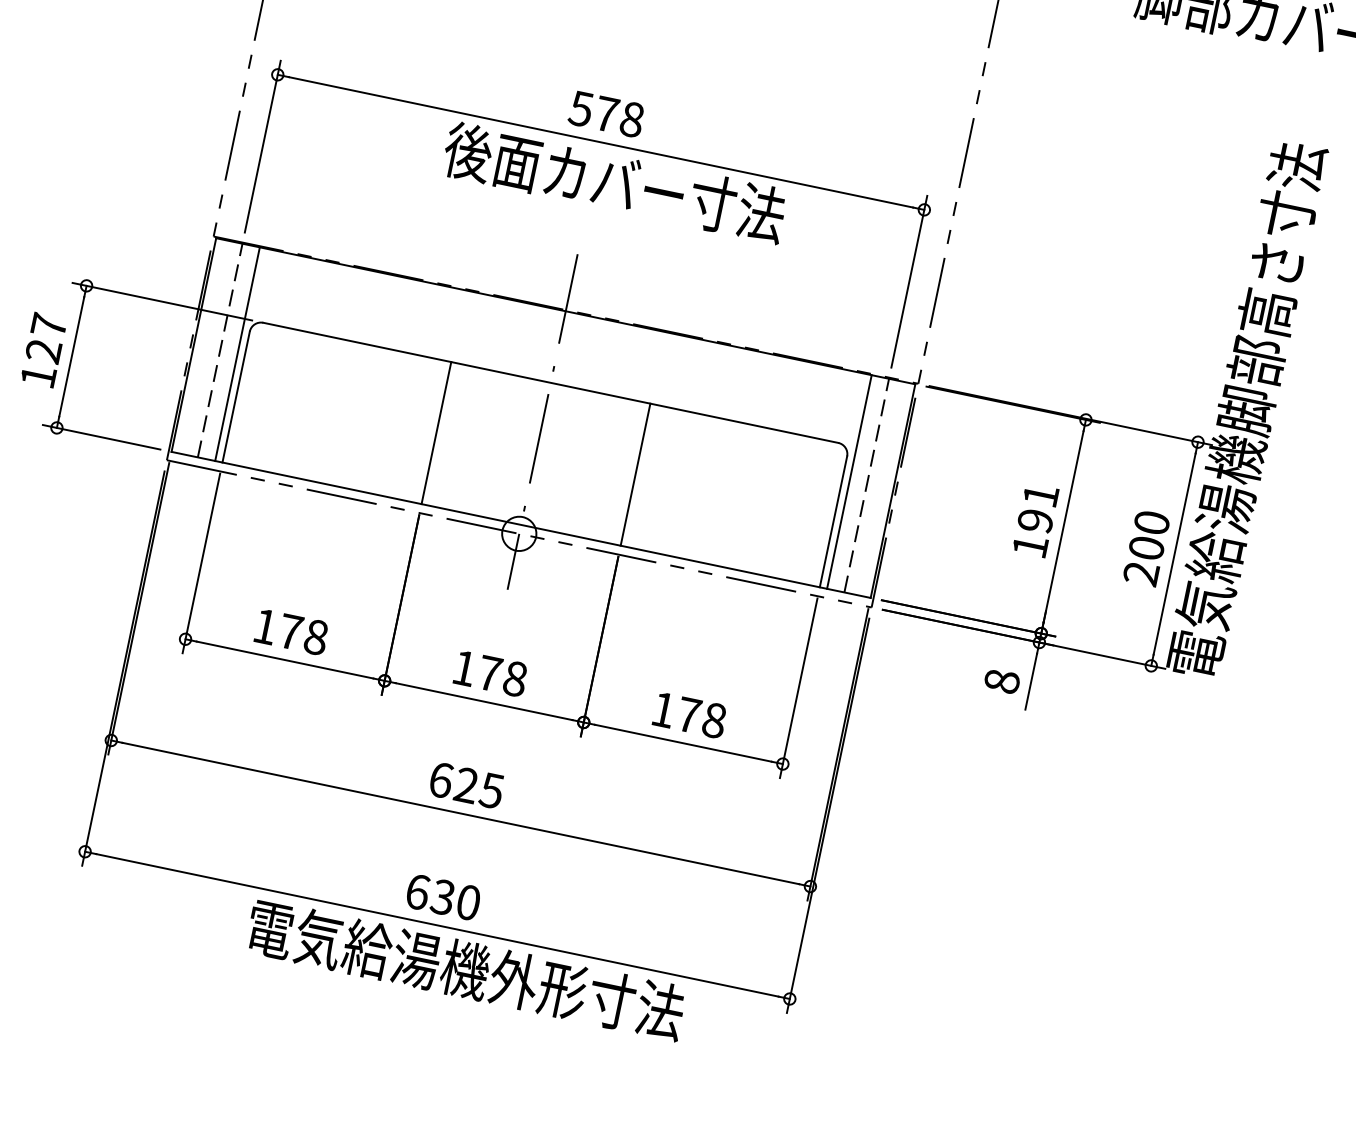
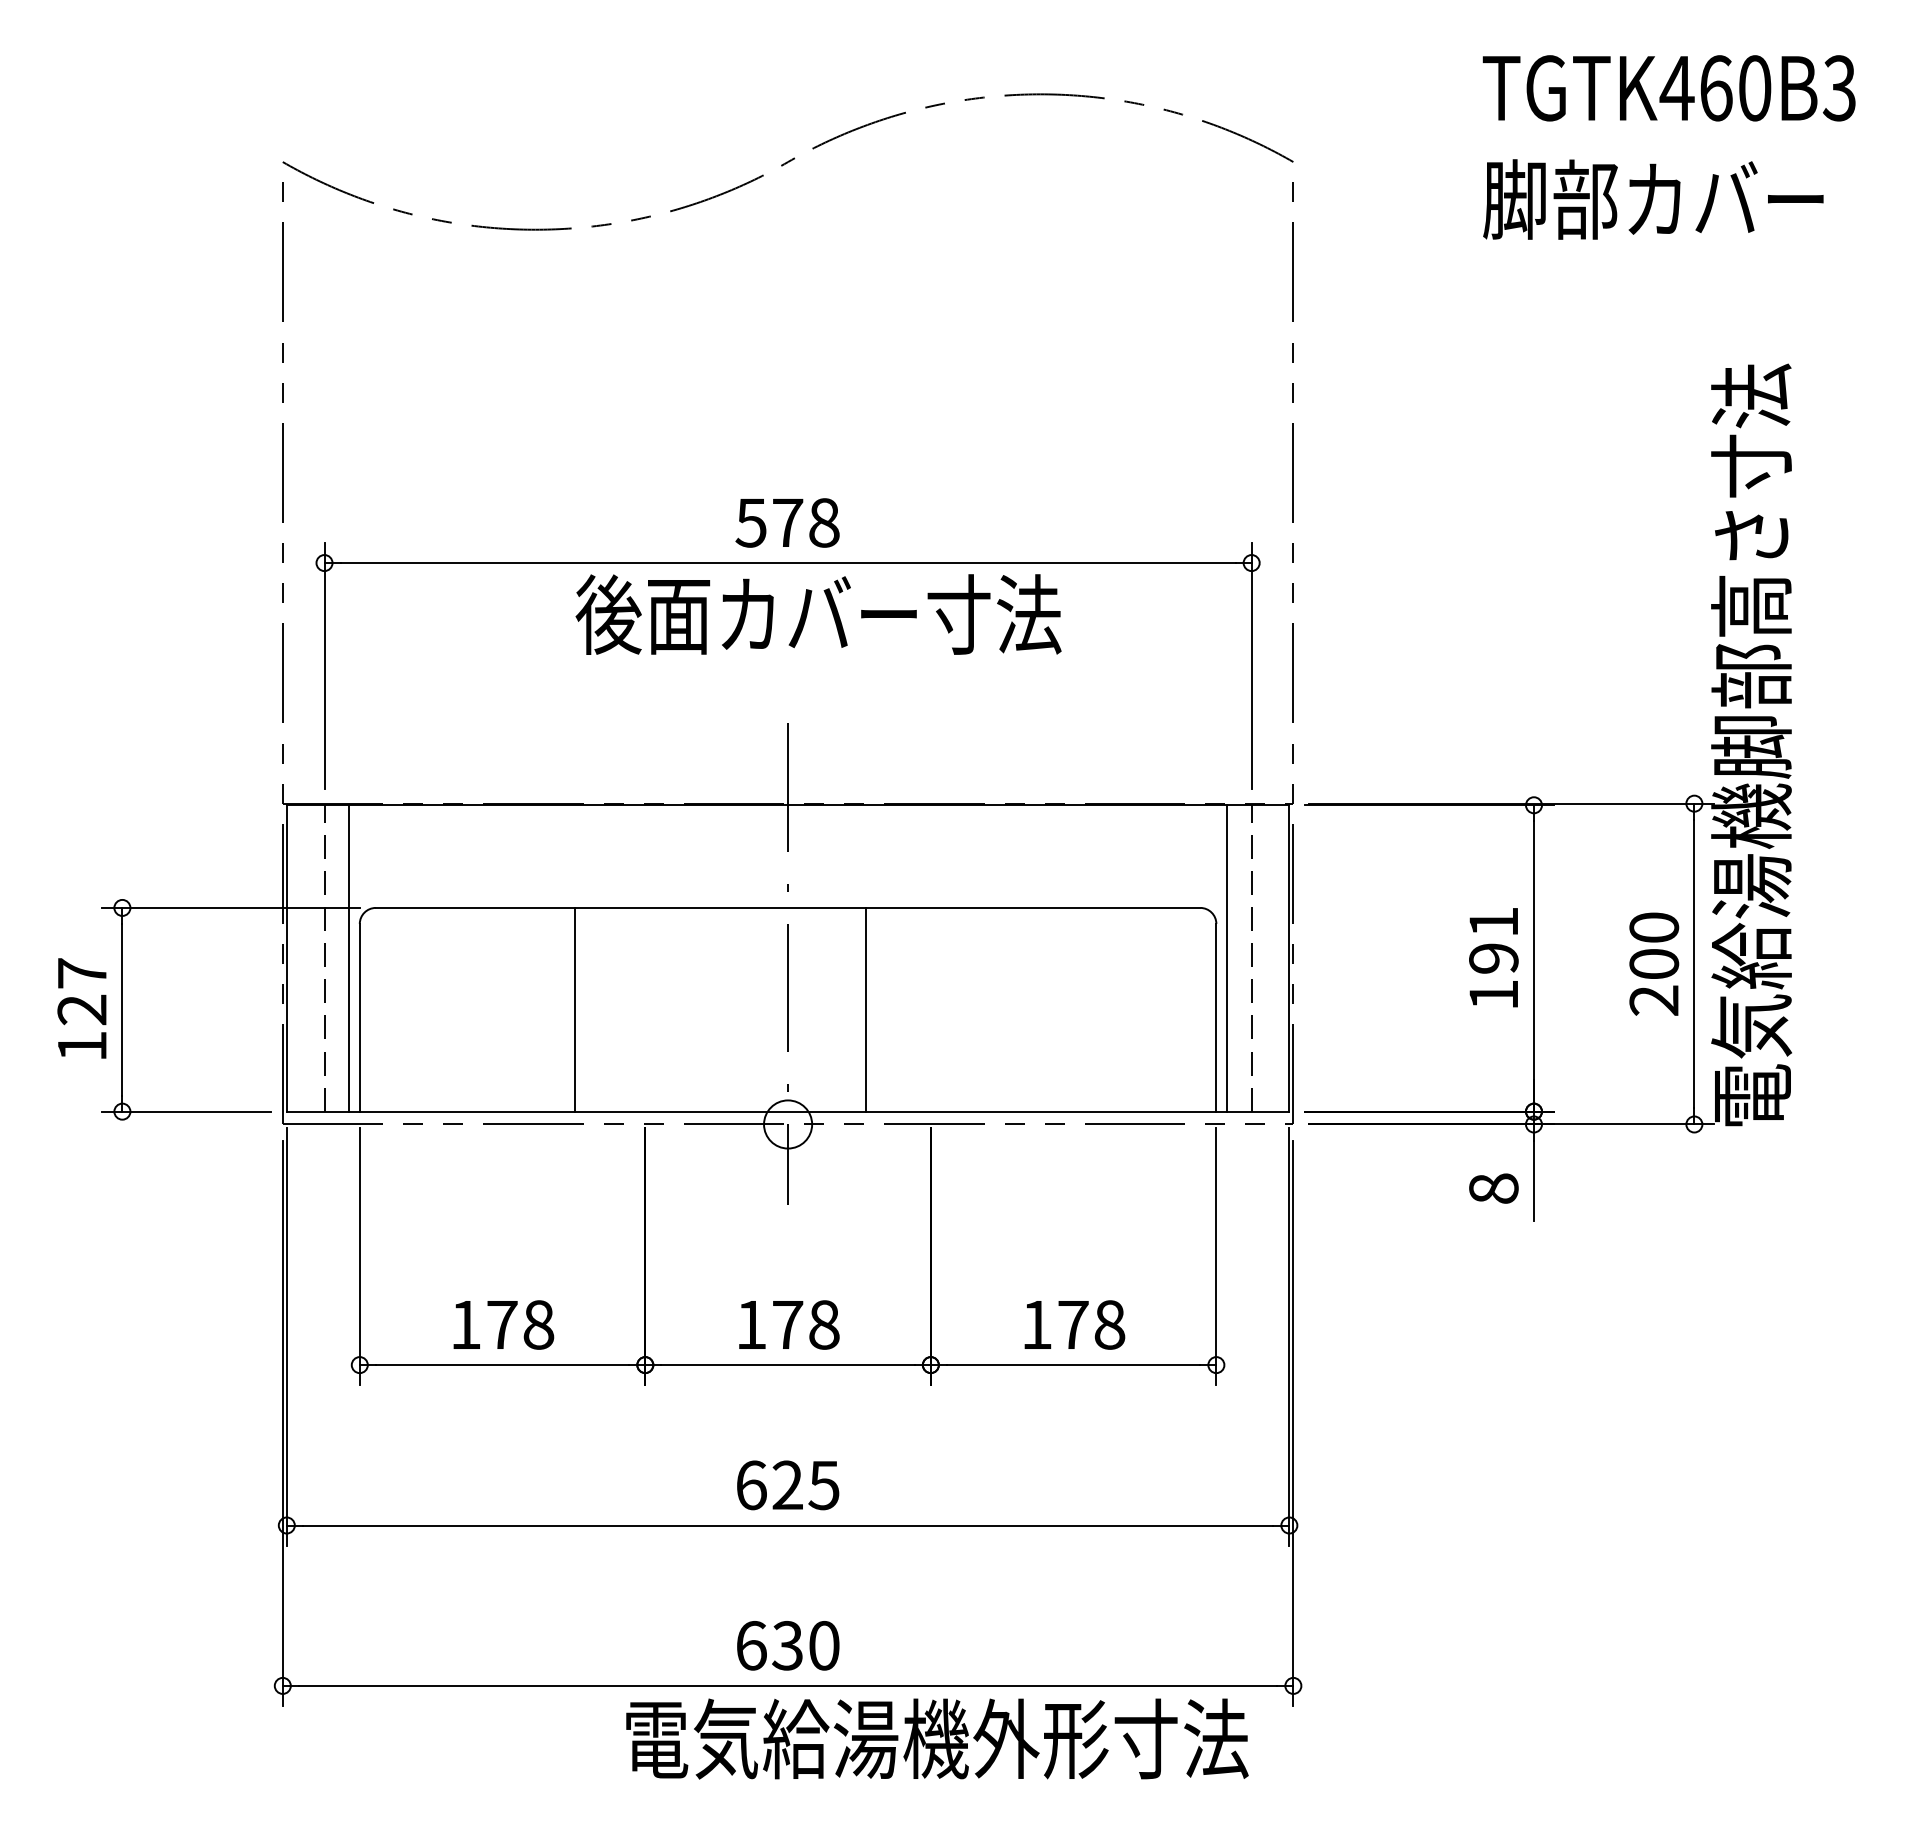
line: (436, 432) -> (575, 1009), moved
line: (635, 474) -> (865, 1009), moved
text: (466, 969) -> (937, 1738), moved

